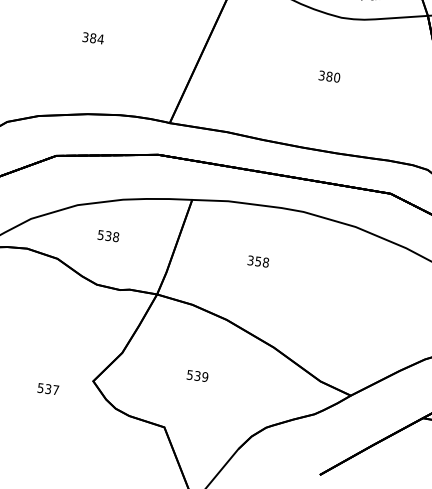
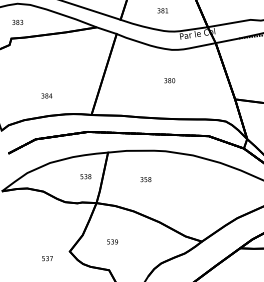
text: (92, 37) -> (46, 95), moved
text: (107, 235) -> (85, 176), moved
text: (197, 375) -> (112, 241), moved

